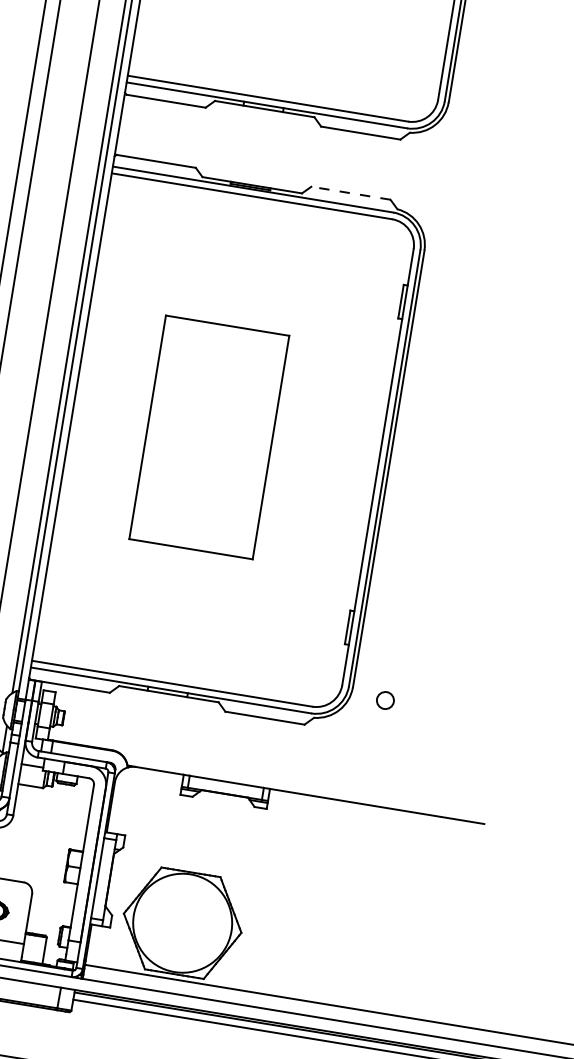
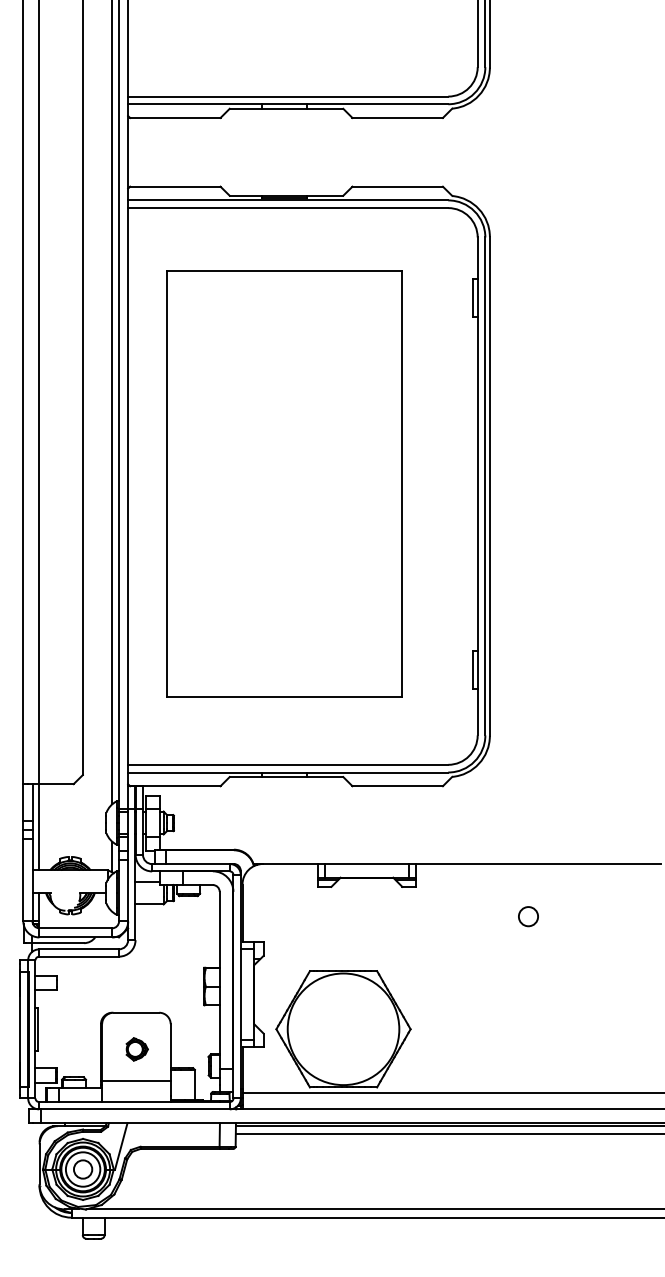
line: (350, 193) -> (397, 186), dashed -> solid
part: (209, 436) -> (284, 483), size x1.67
circle: (385, 700) -> (528, 916), moved

